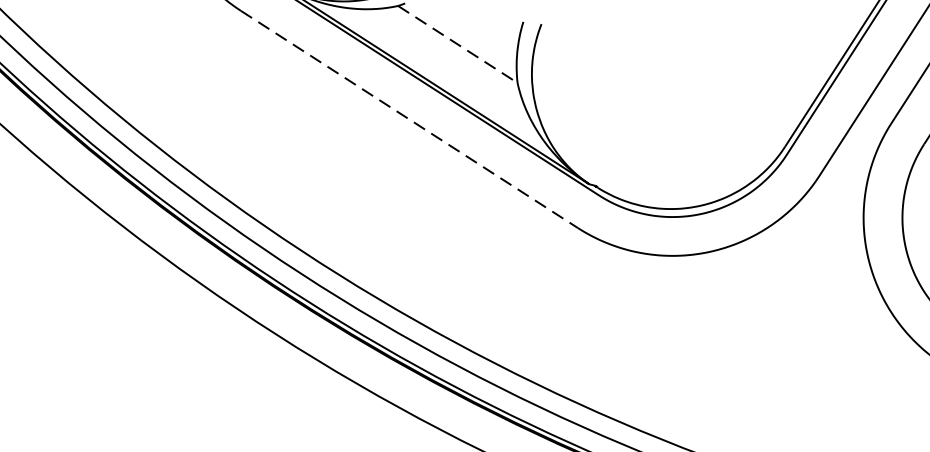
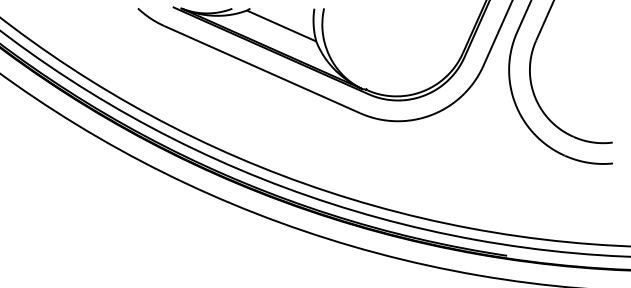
line: (457, 45) -> (281, 26), dashed -> solid
line: (410, 119) -> (262, 69), dashed -> solid

